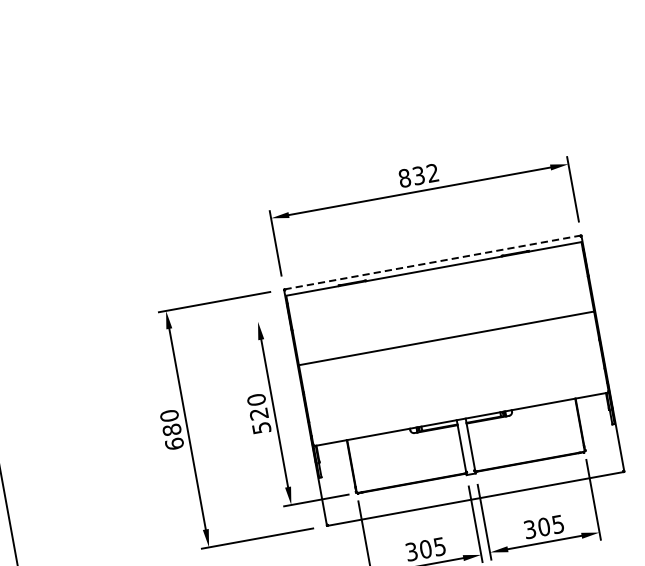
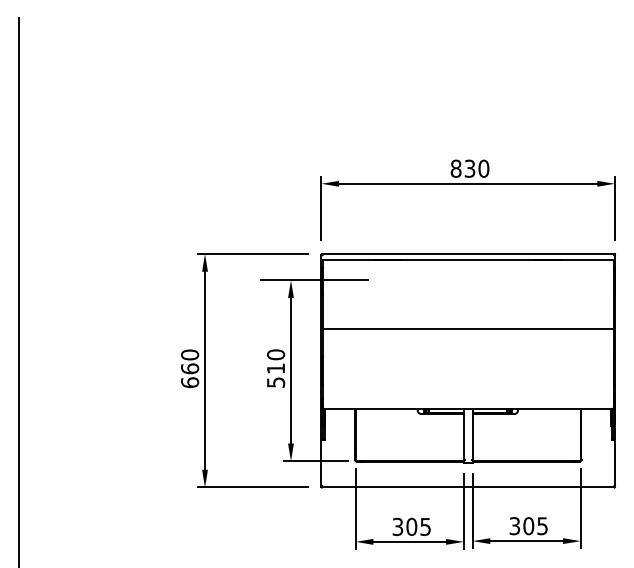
text: (432, 172) -> (483, 168), 832 -> 830
line: (433, 262) -> (468, 254), dashed -> solid
line: (281, 317) -> (314, 280), added
text: (258, 413) -> (275, 368), 520 -> 510
text: (171, 429) -> (189, 368), 680 -> 660

